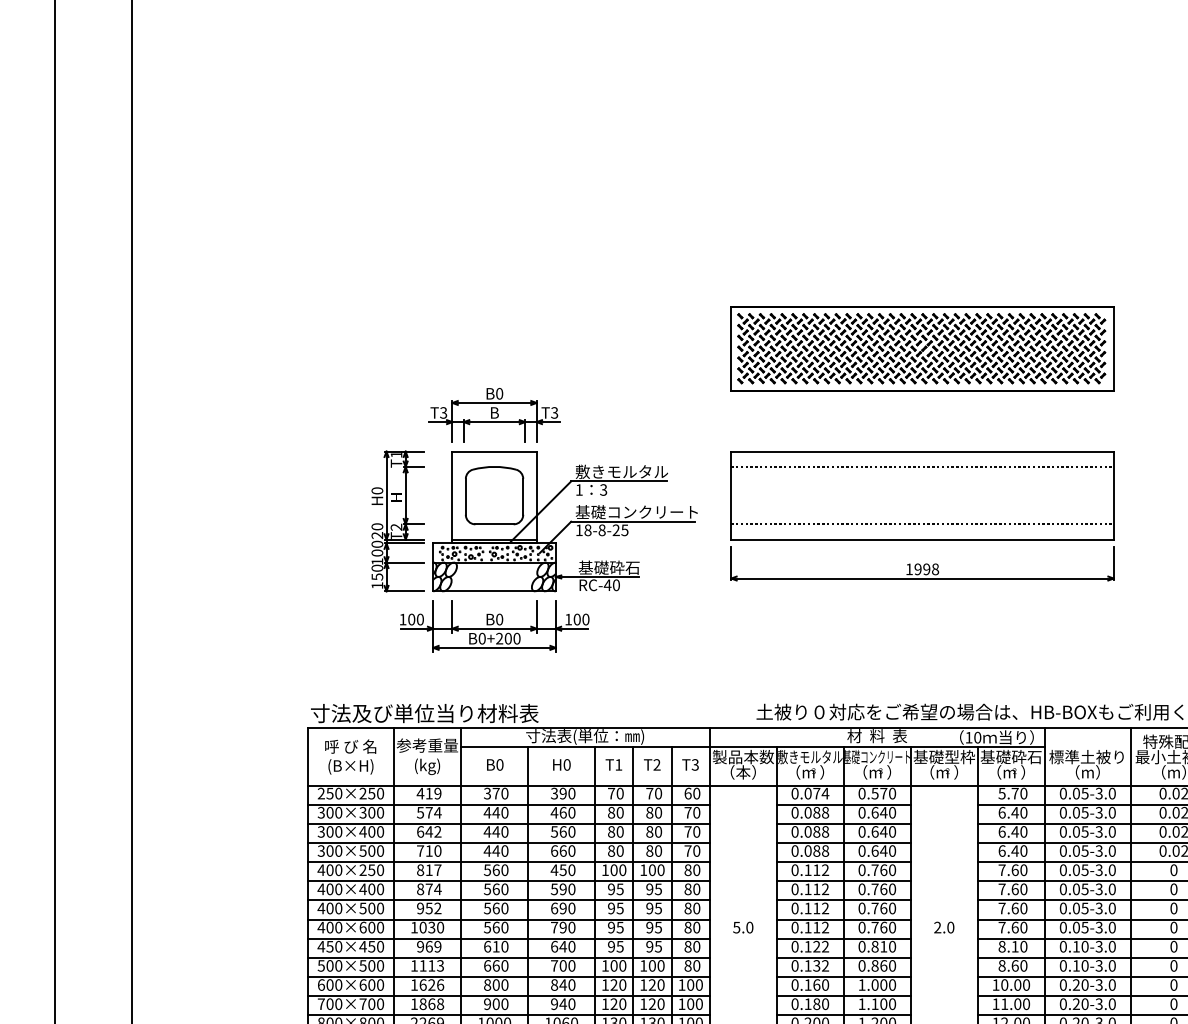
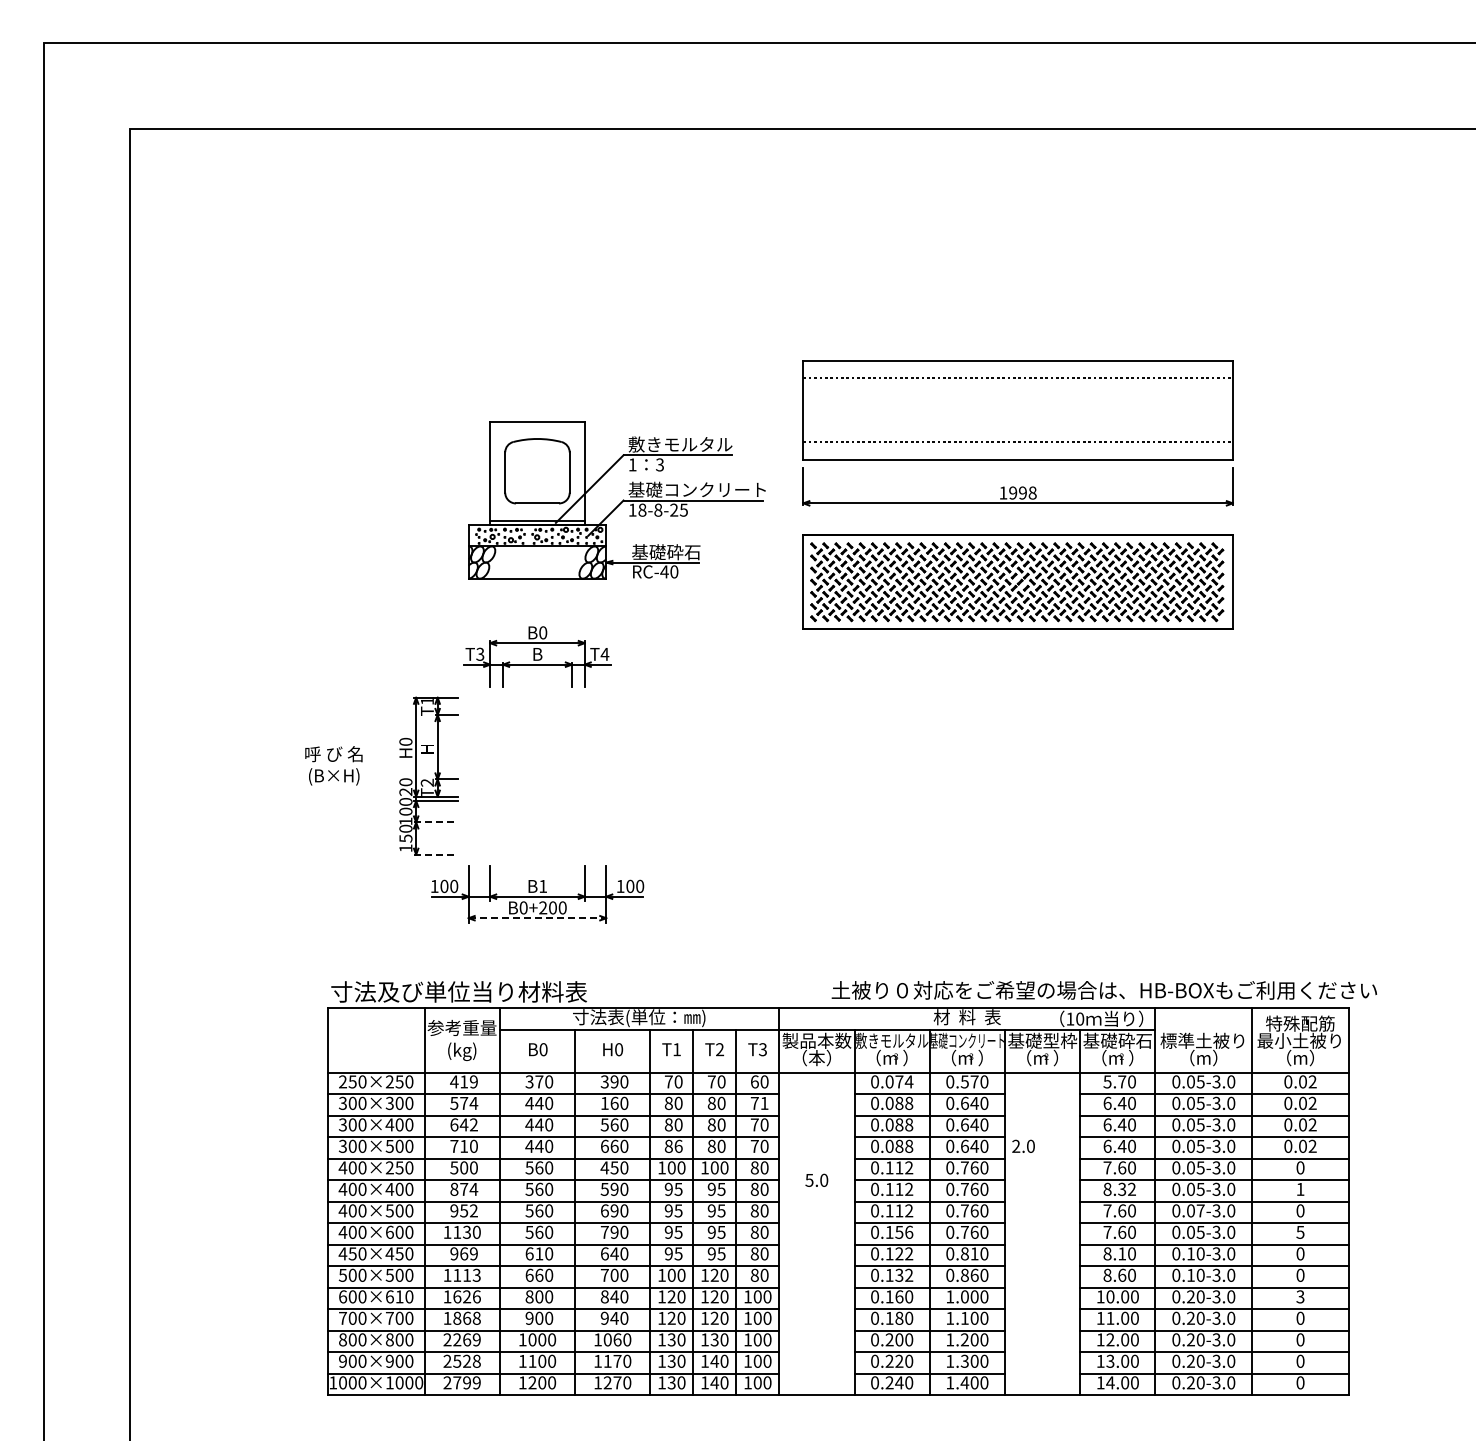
text: (554, 412) -> (604, 653), T3 -> T4
part: (921, 516) -> (1017, 433), moved
part: (564, 521) -> (616, 500), moved
line: (403, 562) -> (435, 822), solid -> dashed
line: (403, 591) -> (435, 854), solid -> dashed
text: (499, 619) -> (543, 886), B0 -> B1
line: (494, 648) -> (537, 918), solid -> dashed
text: (350, 756) -> (333, 765), moved
text: (696, 811) -> (764, 1102), 70 -> 71
text: (554, 812) -> (604, 1103), 460 -> 160
text: (620, 850) -> (678, 1145), 80 -> 86
text: (428, 869) -> (463, 1167), 817 -> 500
text: (1012, 888) -> (1119, 1188), 7.60 -> 8.32
text: (1173, 888) -> (1300, 1188), 0 -> 1
text: (1084, 908) -> (1200, 1210), 0.05-3.0 -> 0.07-3.0
text: (423, 926) -> (457, 1231), 1030 -> 1130
text: (742, 926) -> (816, 1179), moved
text: (821, 926) -> (904, 1231), 0.112 -> 0.156
text: (944, 926) -> (1023, 1145), moved
text: (1173, 926) -> (1300, 1231), 0 -> 5
text: (652, 965) -> (714, 1274), 100 -> 120
text: (371, 984) -> (399, 1296), 600×600 -> 600×610
text: (1173, 984) -> (1300, 1296), 0 -> 3

